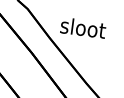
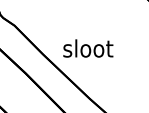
text: (83, 28) -> (88, 48), moved

